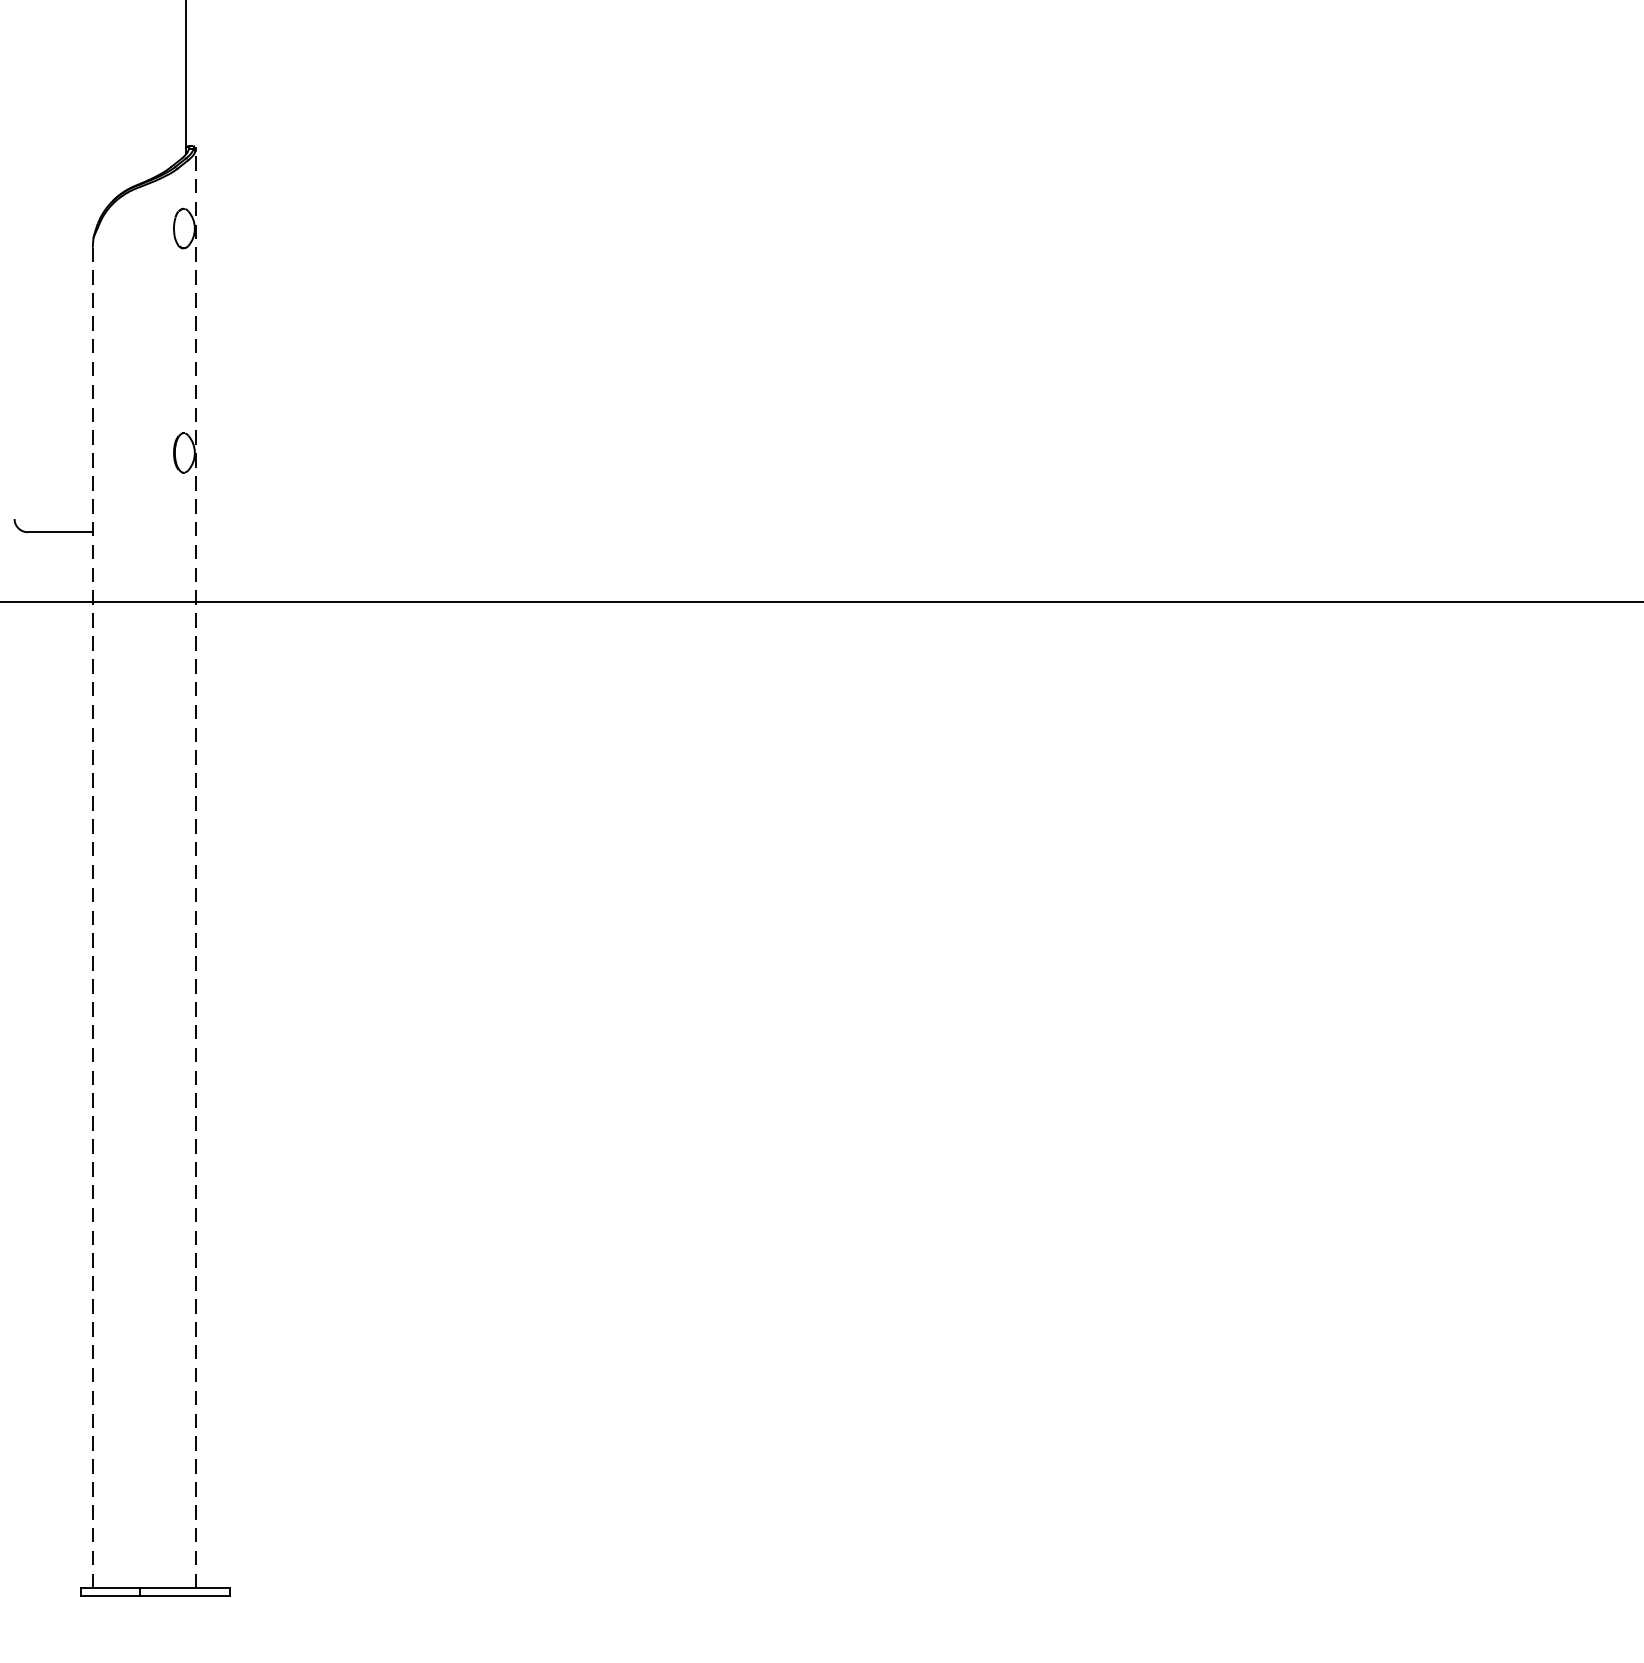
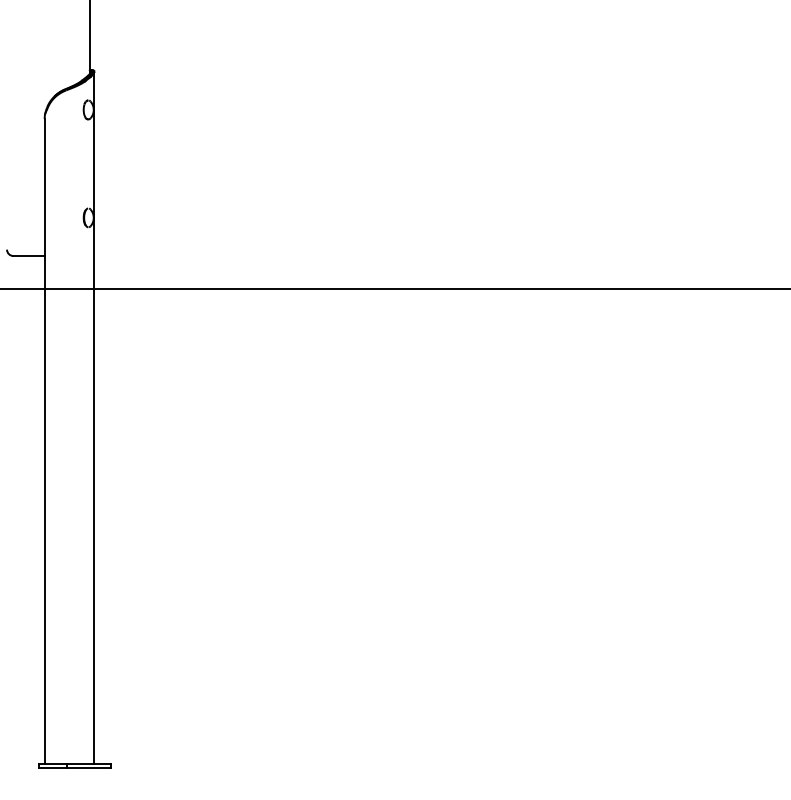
line: (196, 867) -> (94, 417), dashed -> solid
line: (92, 917) -> (44, 441), dashed -> solid

